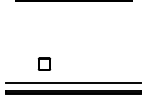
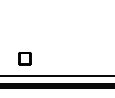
part: (44, 63) -> (24, 58), moved

